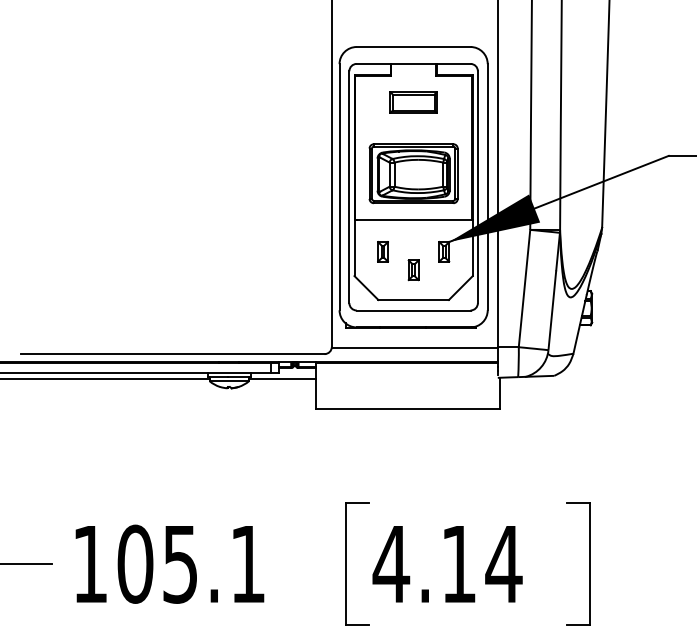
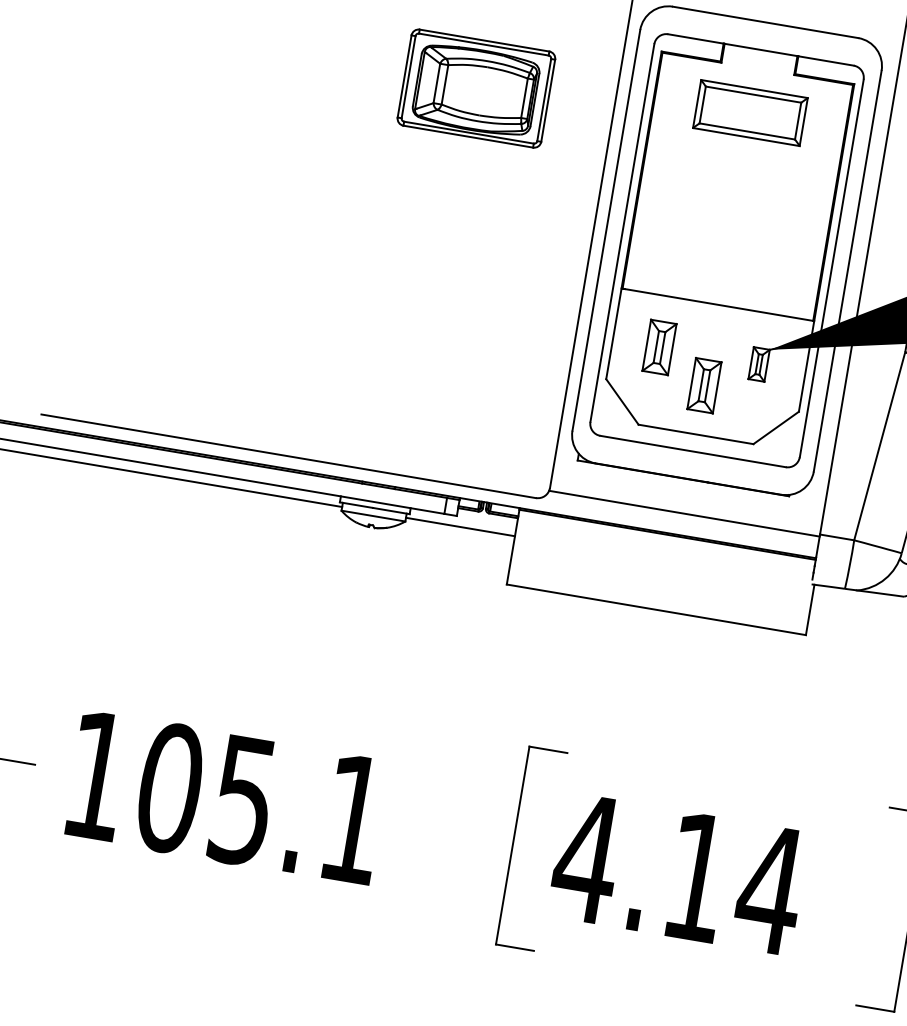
part: (413, 102) -> (750, 112), size x1.4
part: (413, 173) -> (476, 88), moved
part: (382, 251) -> (658, 346), size x1.6
part: (413, 270) -> (703, 386), size x1.6

